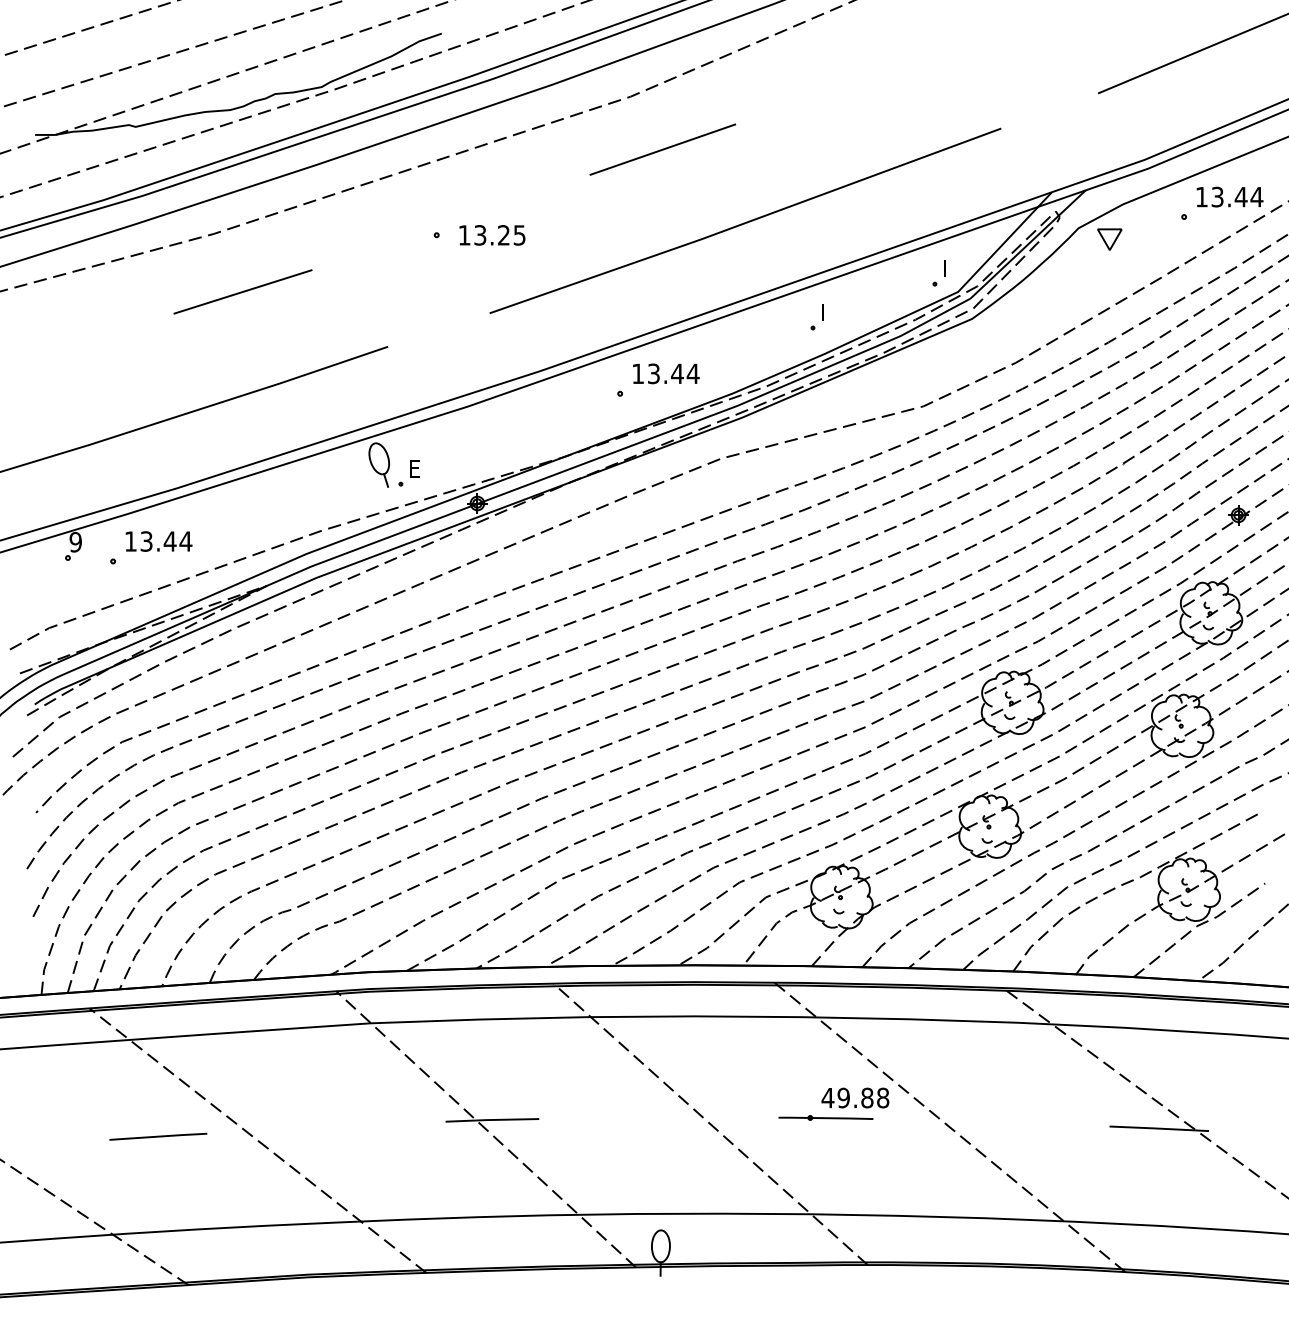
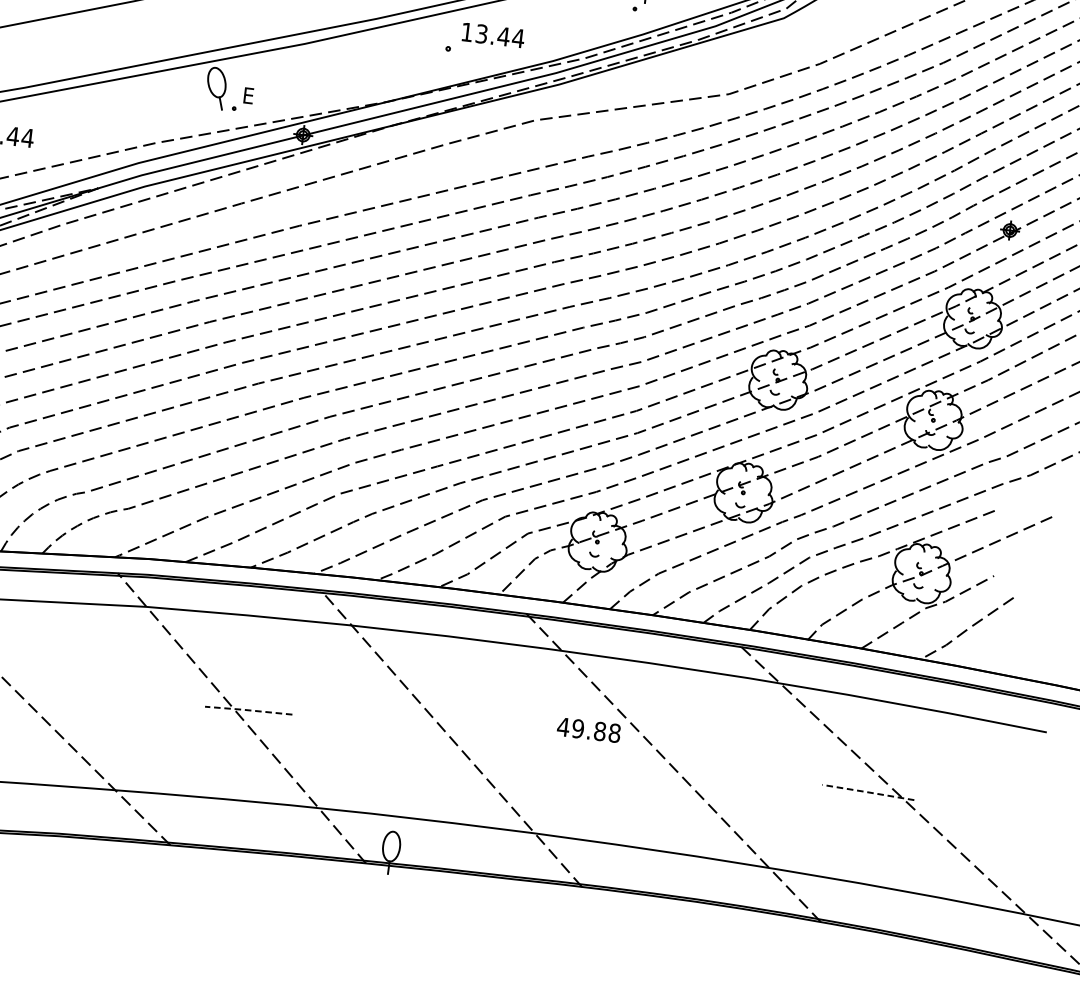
part: (825, 1117) -> (558, 744), removed
line: (491, 1120) -> (247, 710), solid -> dashed
line: (1158, 1128) -> (867, 792), solid -> dashed

